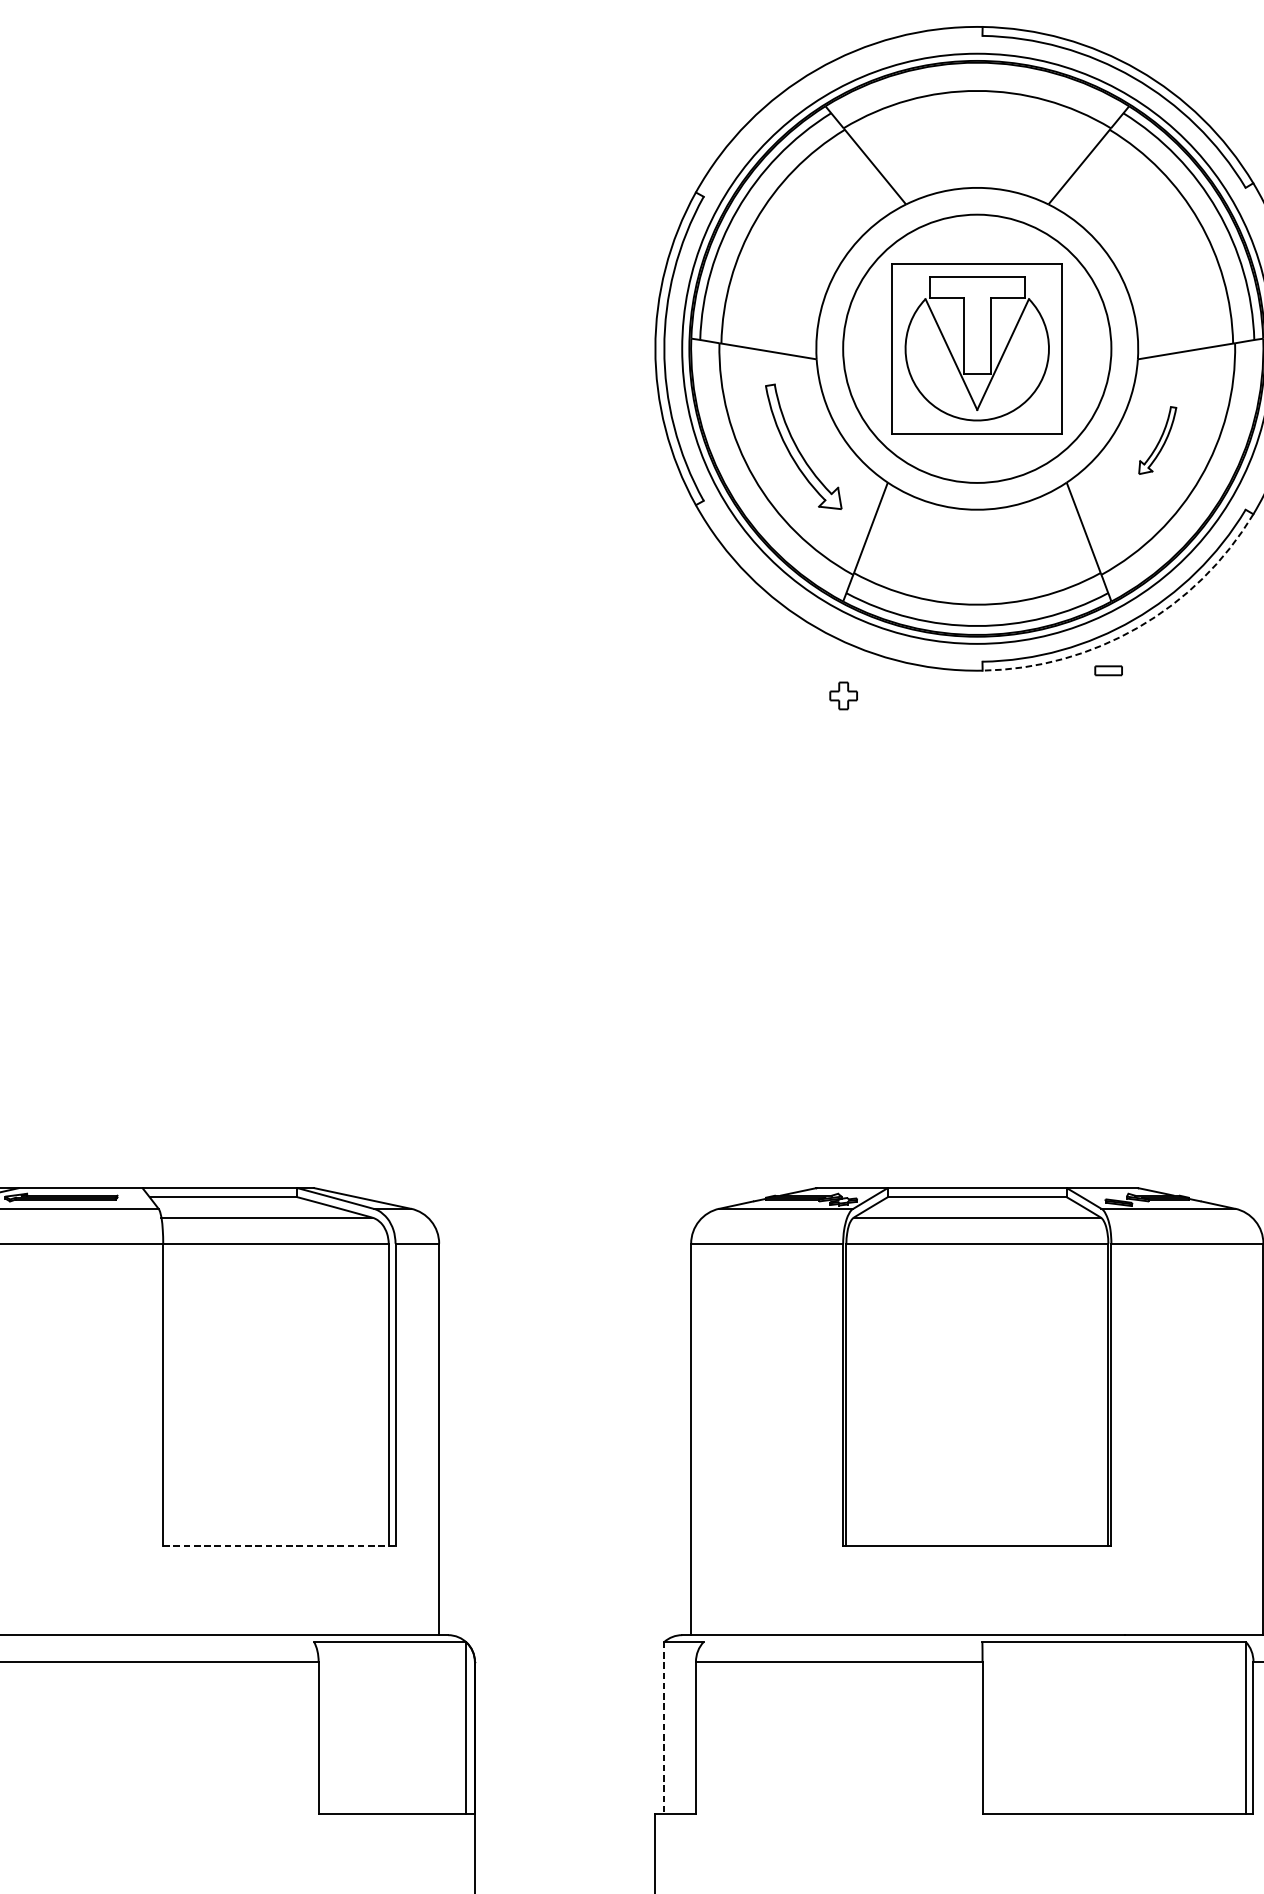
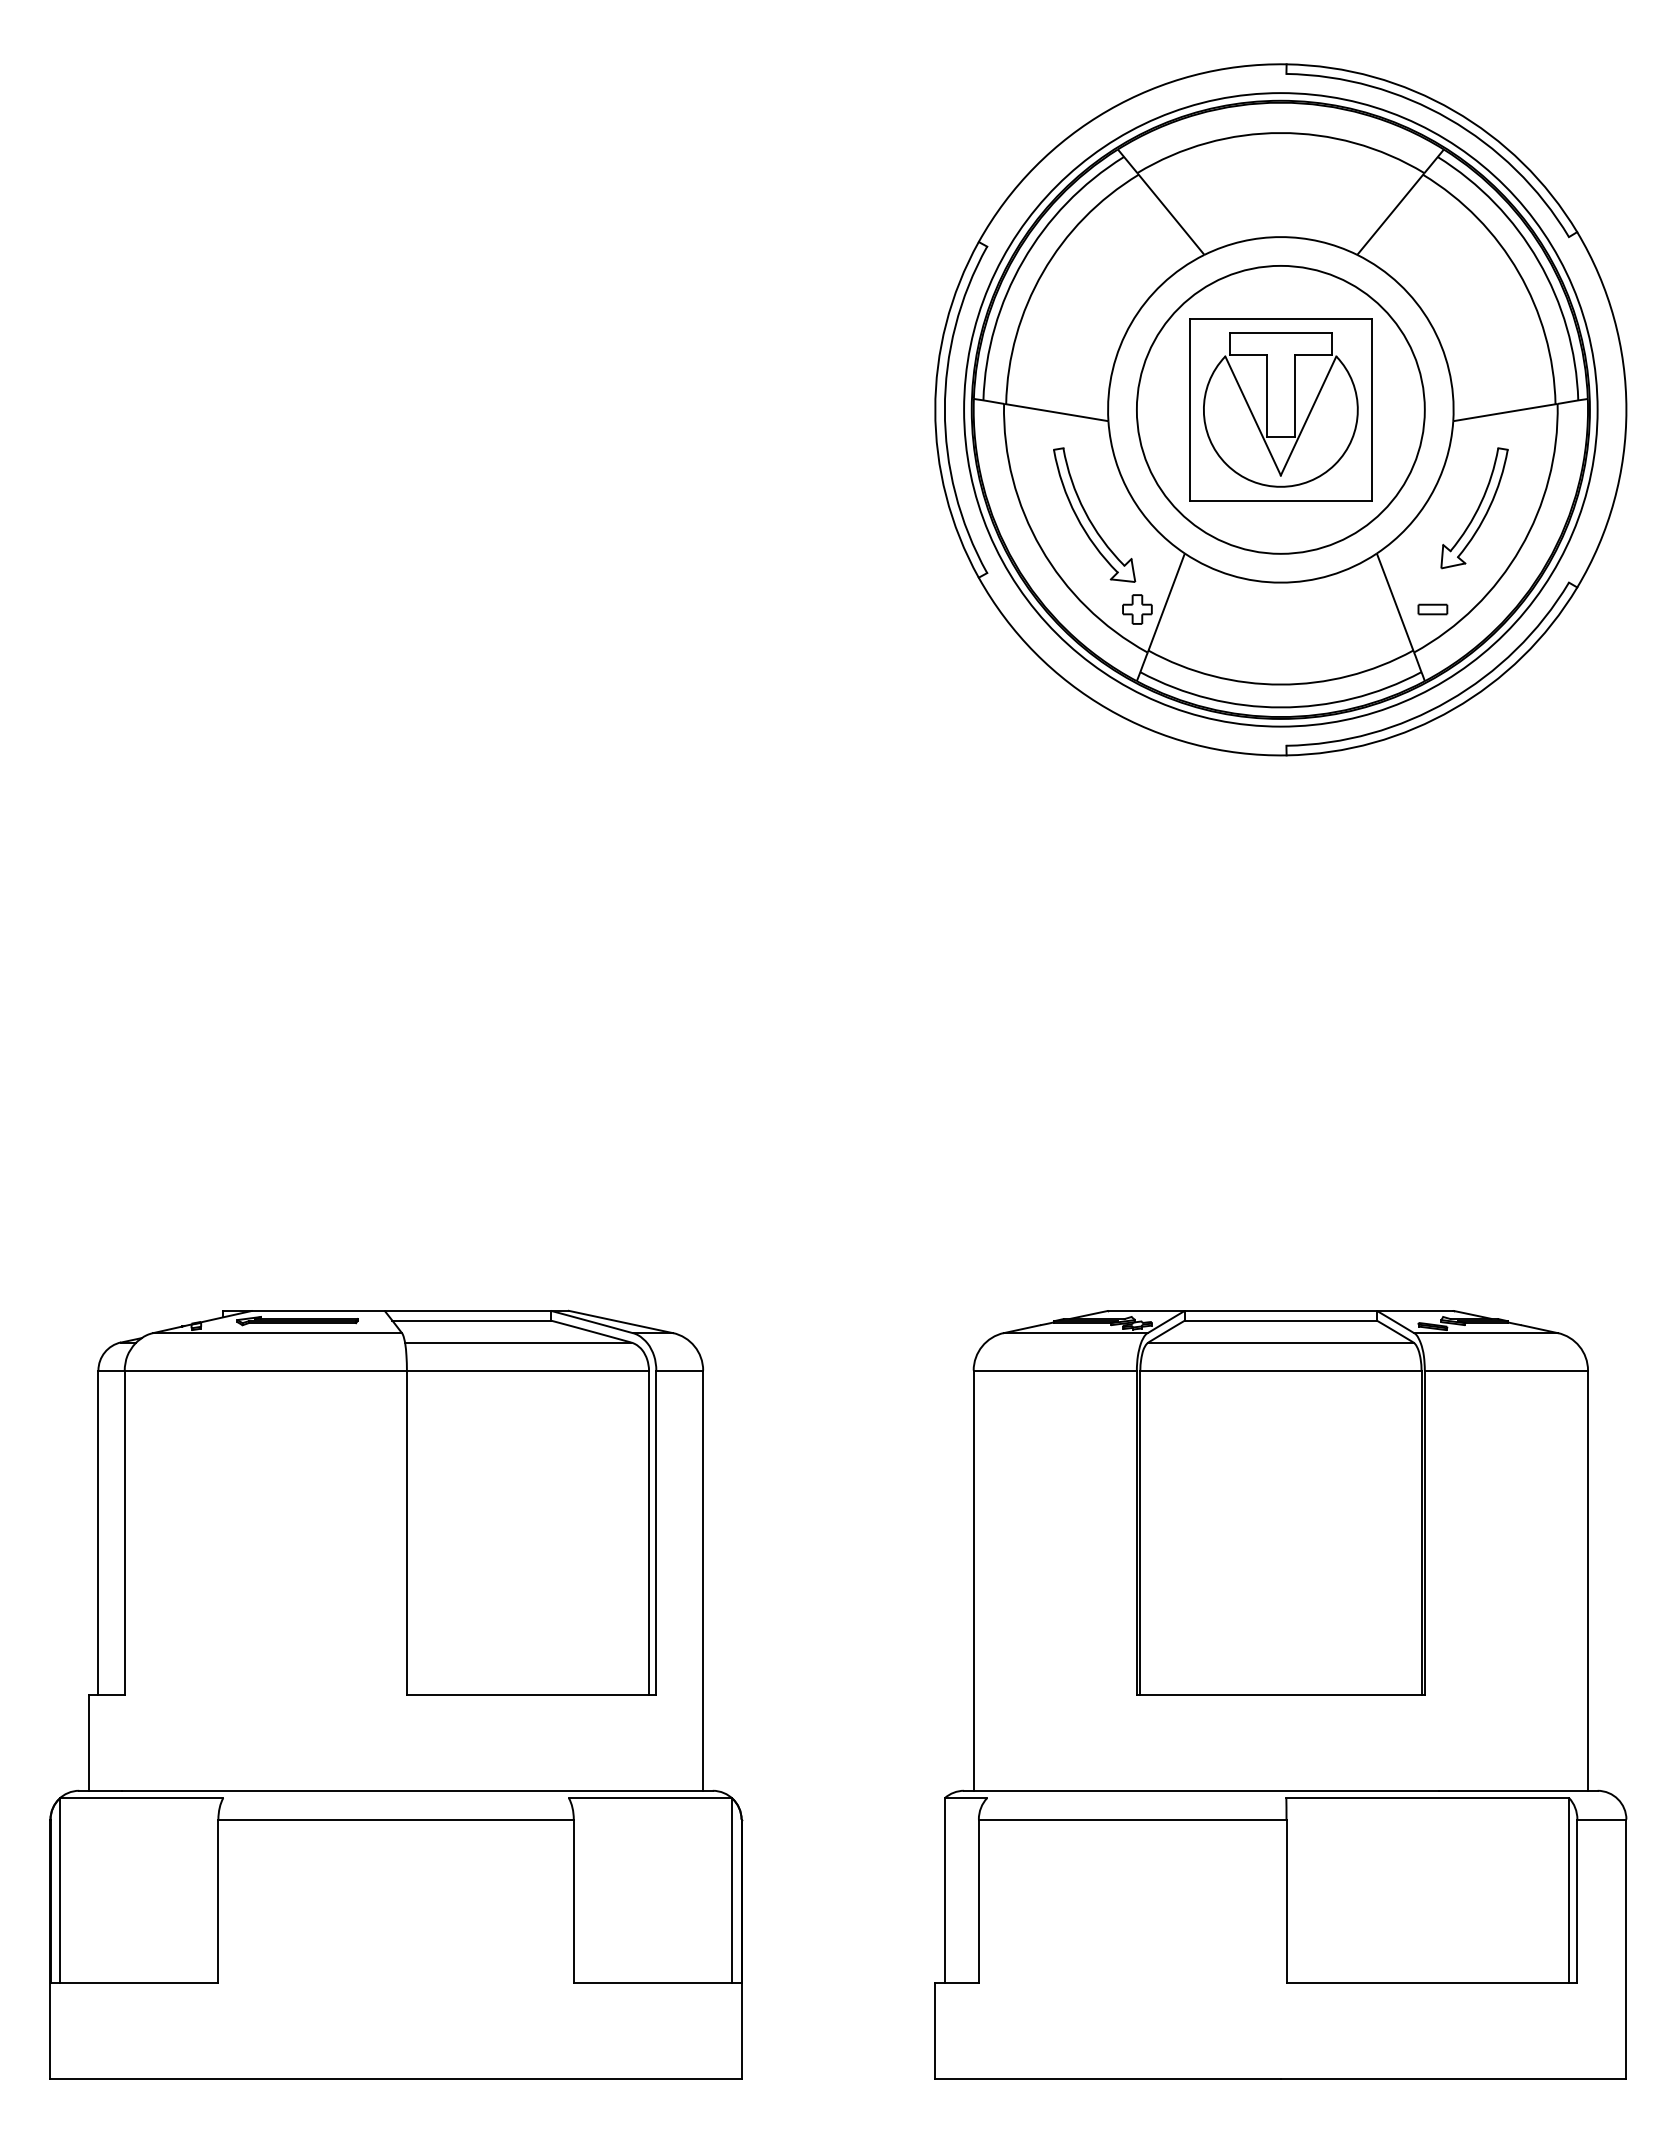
part: (1157, 440) -> (1474, 508), size x1.67
arc: (1138, 627) -> (1453, 709), dashed -> solid
part: (1108, 670) -> (1432, 609), moved
part: (843, 695) -> (1137, 609), moved
line: (279, 1545) -> (531, 1694), dashed -> solid
line: (663, 1728) -> (944, 1890), dashed -> solid

